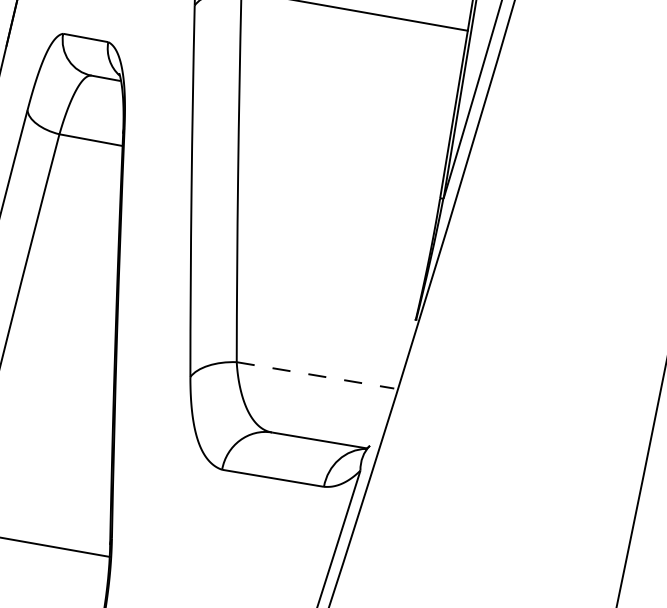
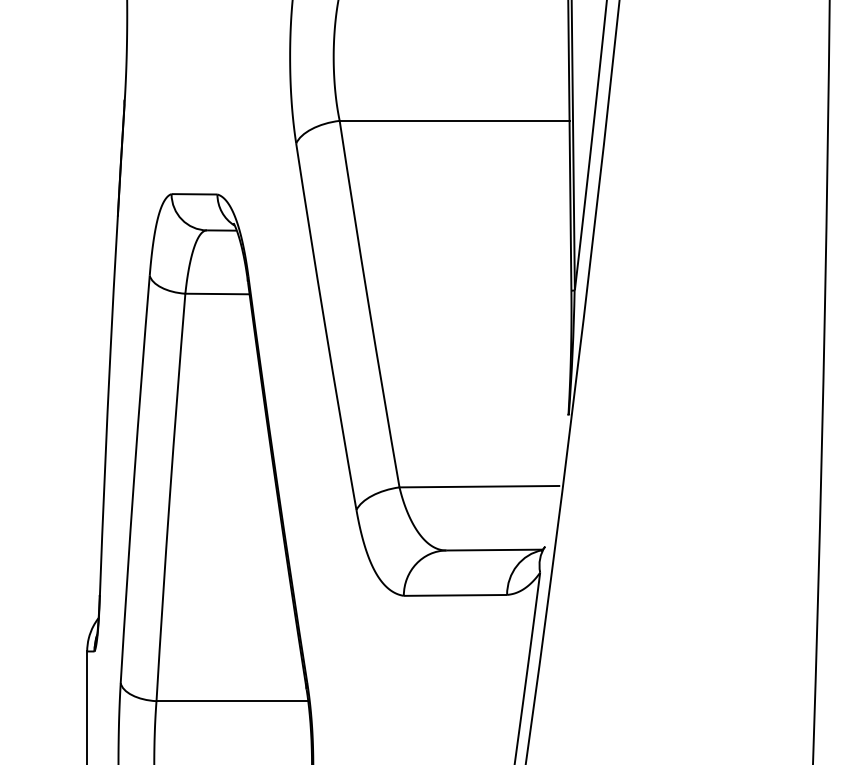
line: (315, 375) -> (479, 486), dashed -> solid

